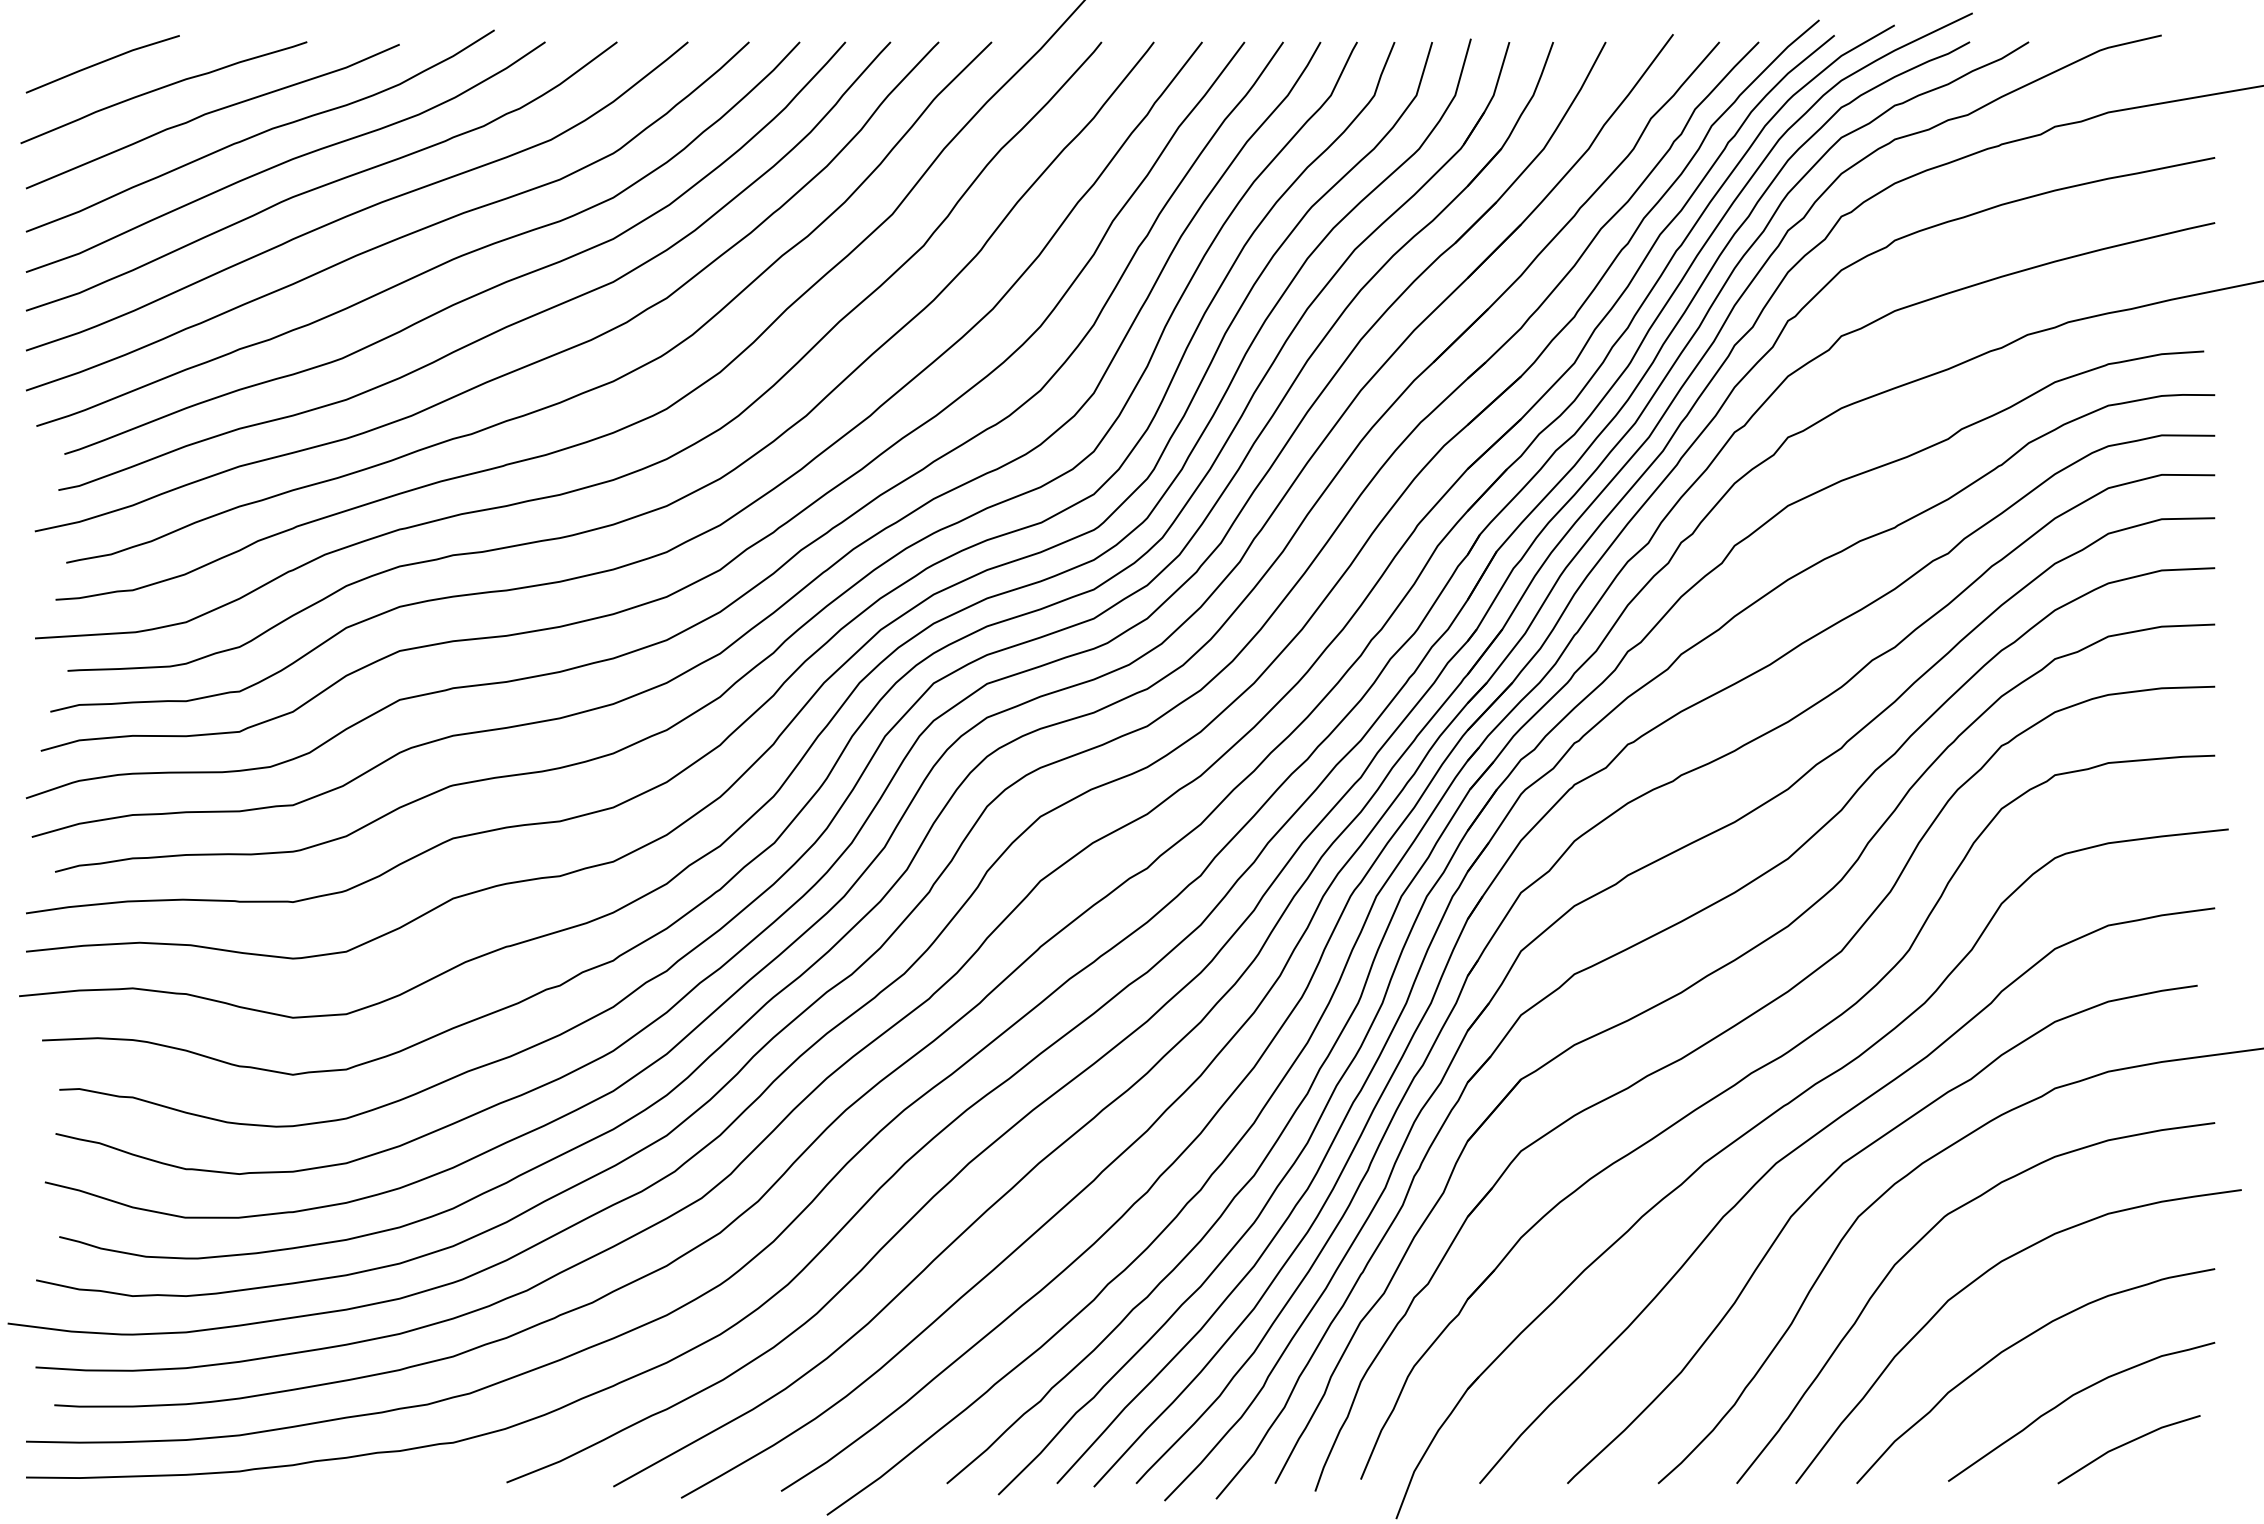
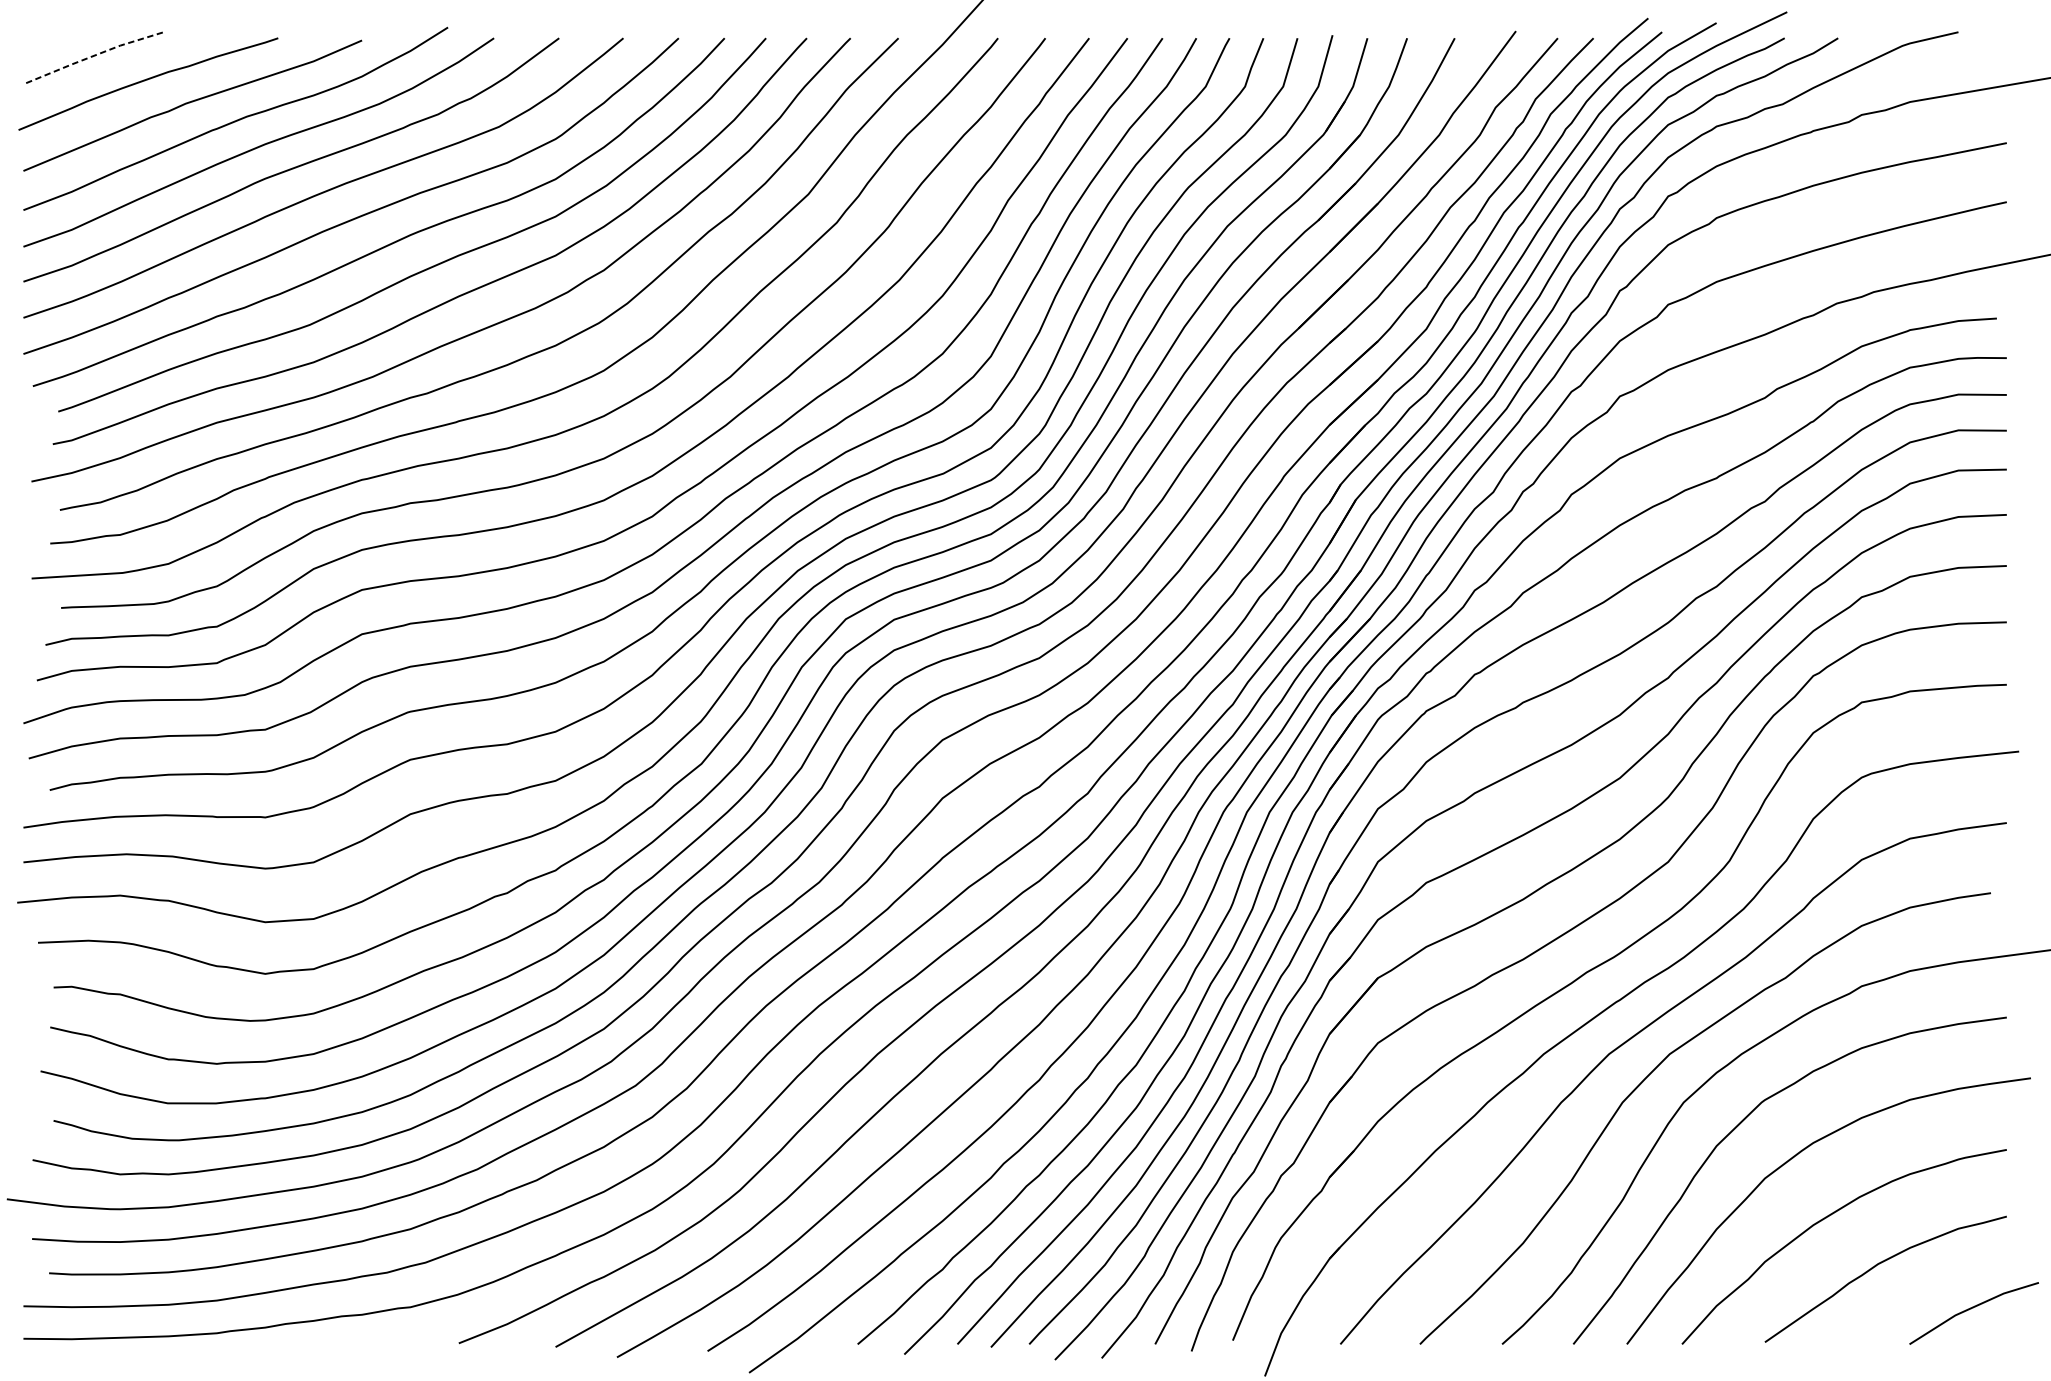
line: (102, 62) -> (92, 56), solid -> dashed
line: (2127, 1444) -> (1972, 1308), moved

